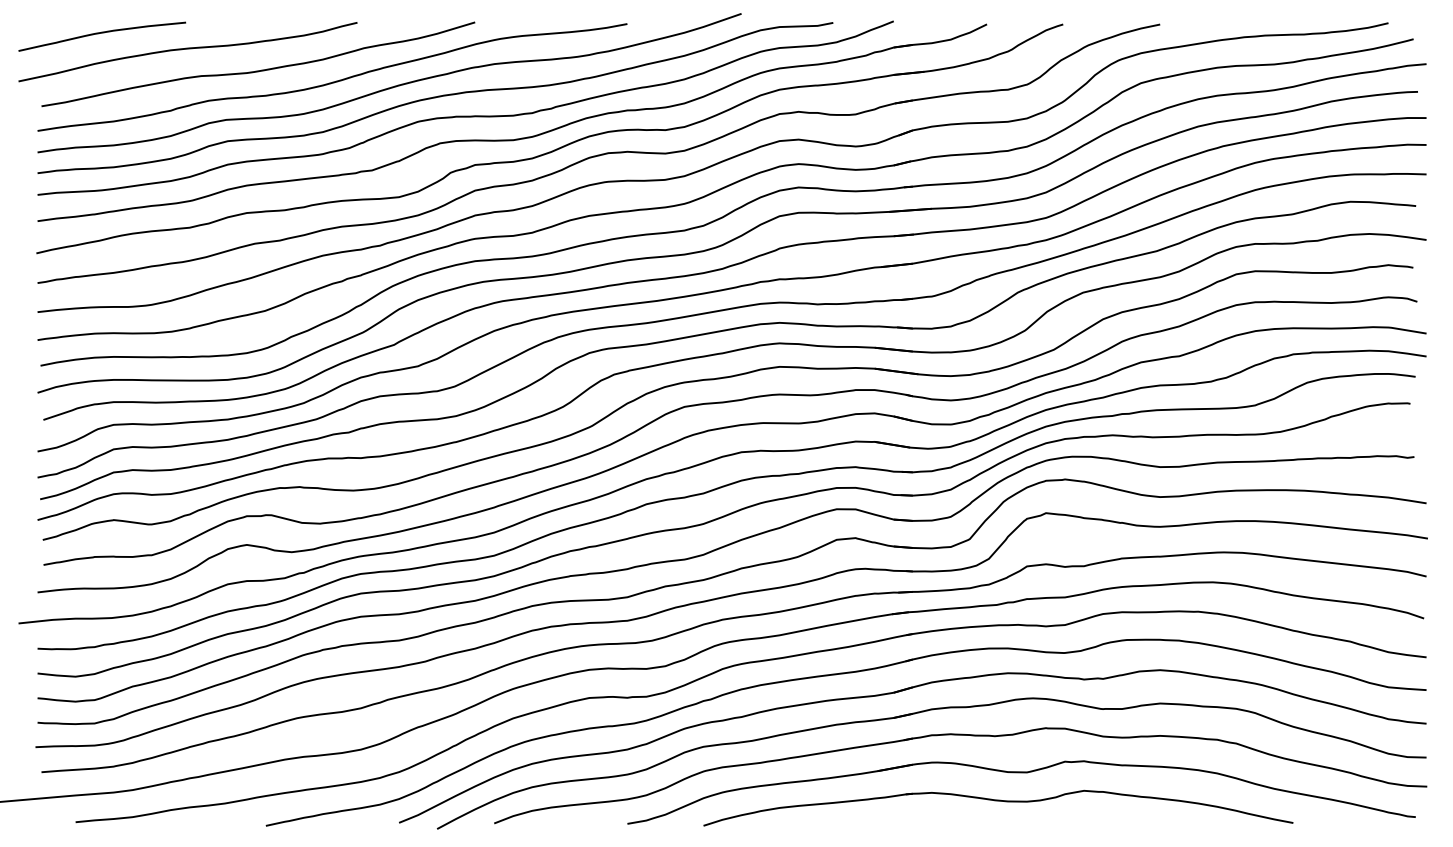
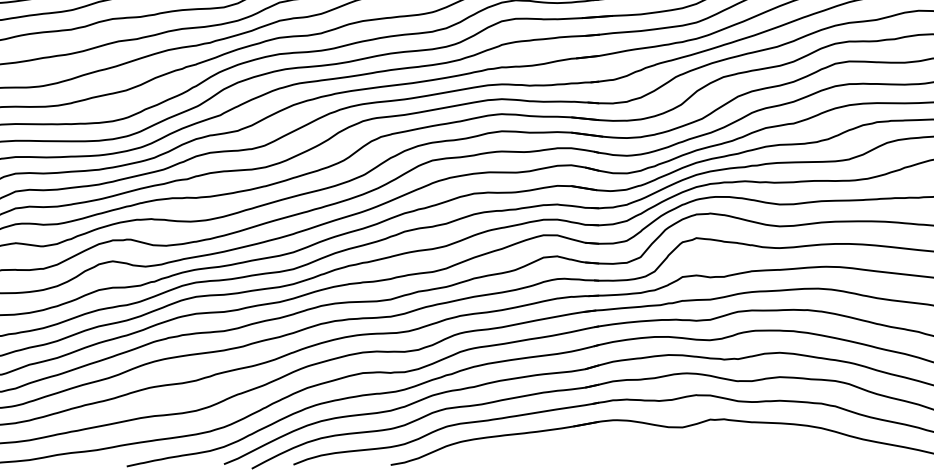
part: (998, 807) -> (661, 453), removed

